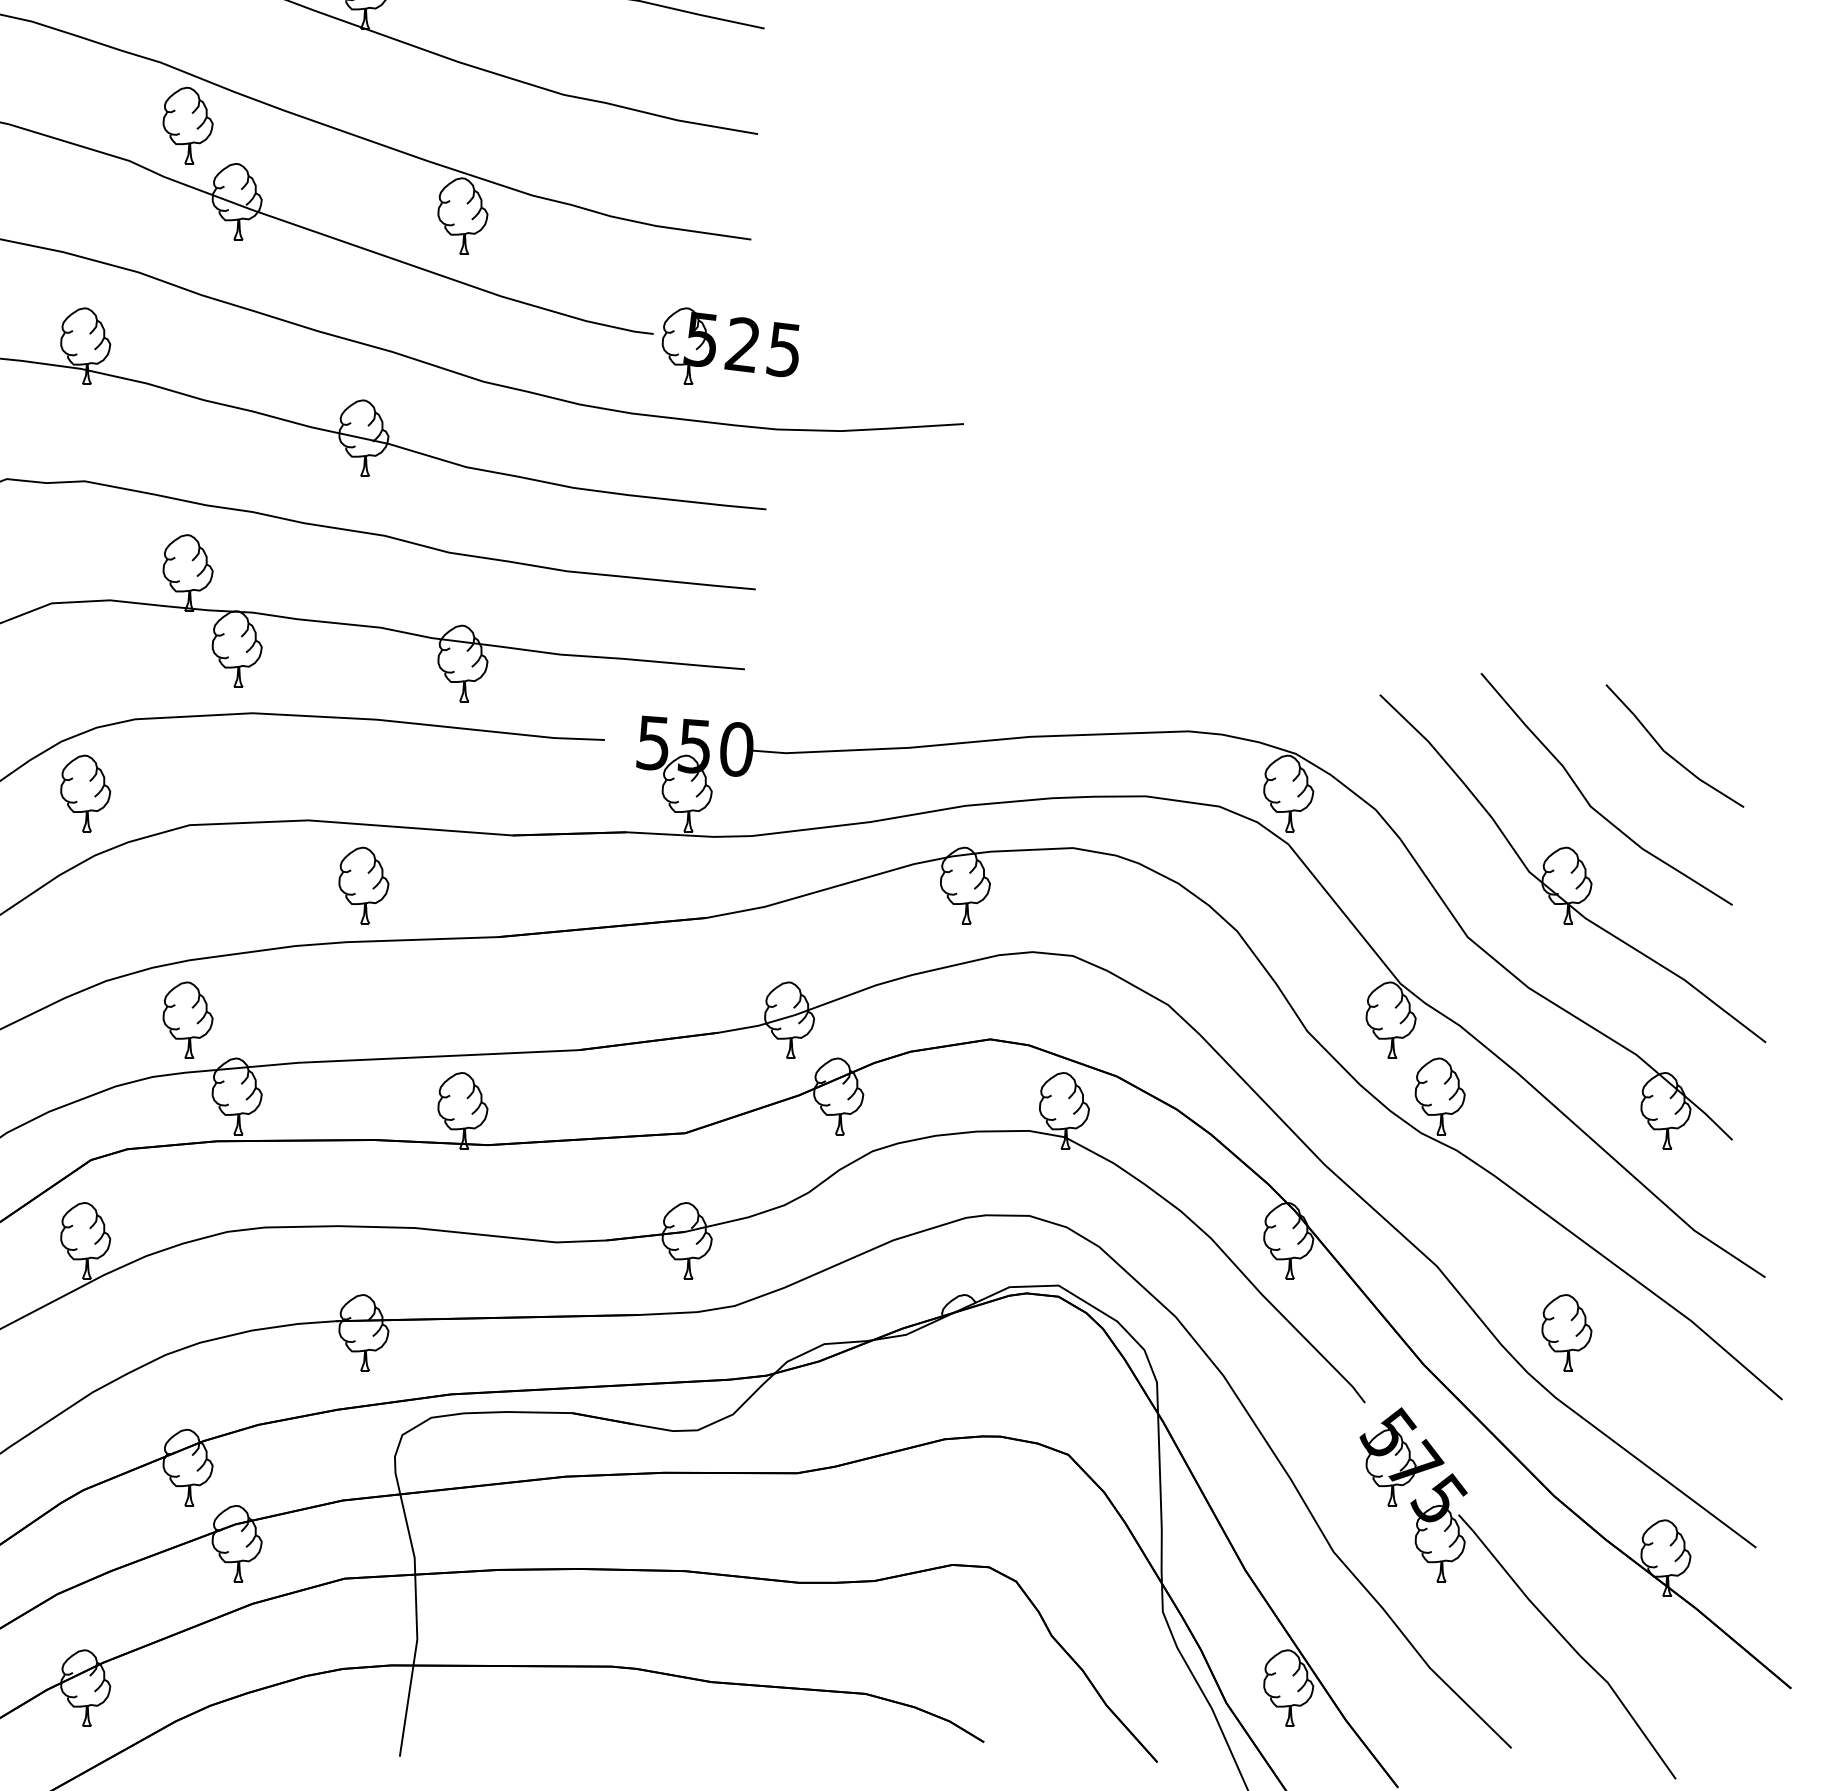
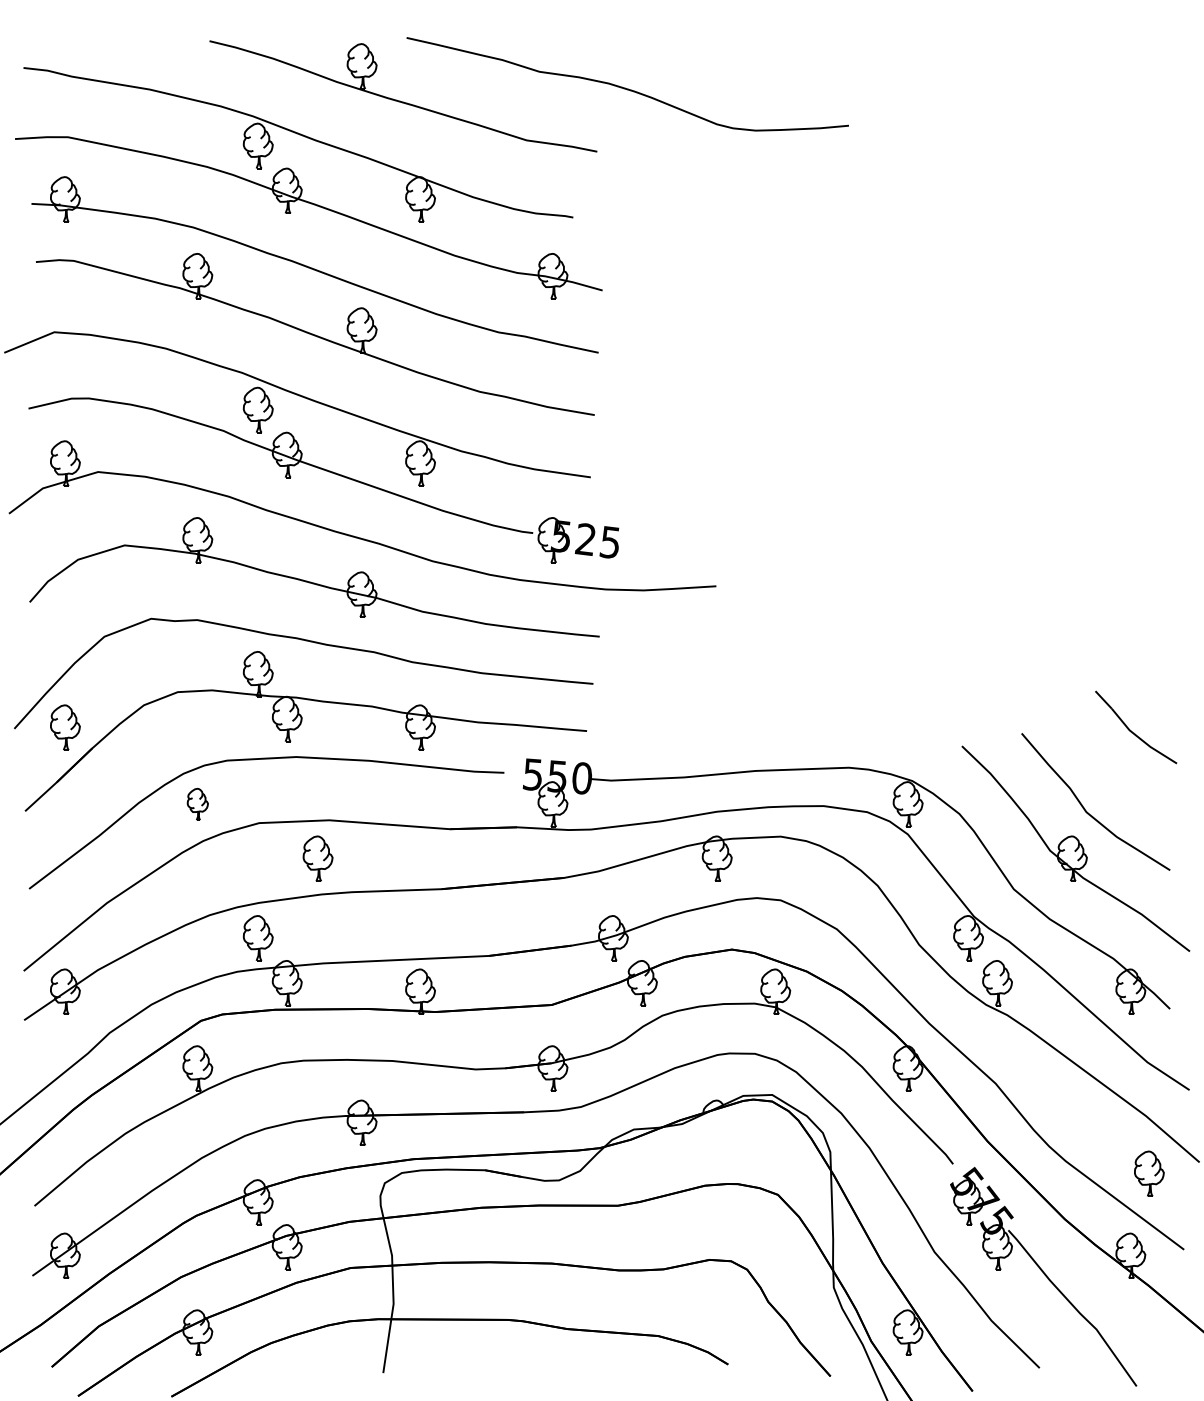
part: (1675, 746) -> (1136, 727), moved
part: (85, 793) -> (197, 804), size x0.7
part: (362, 885) -> (317, 858), moved
part: (1567, 1332) -> (1149, 1173), moved

